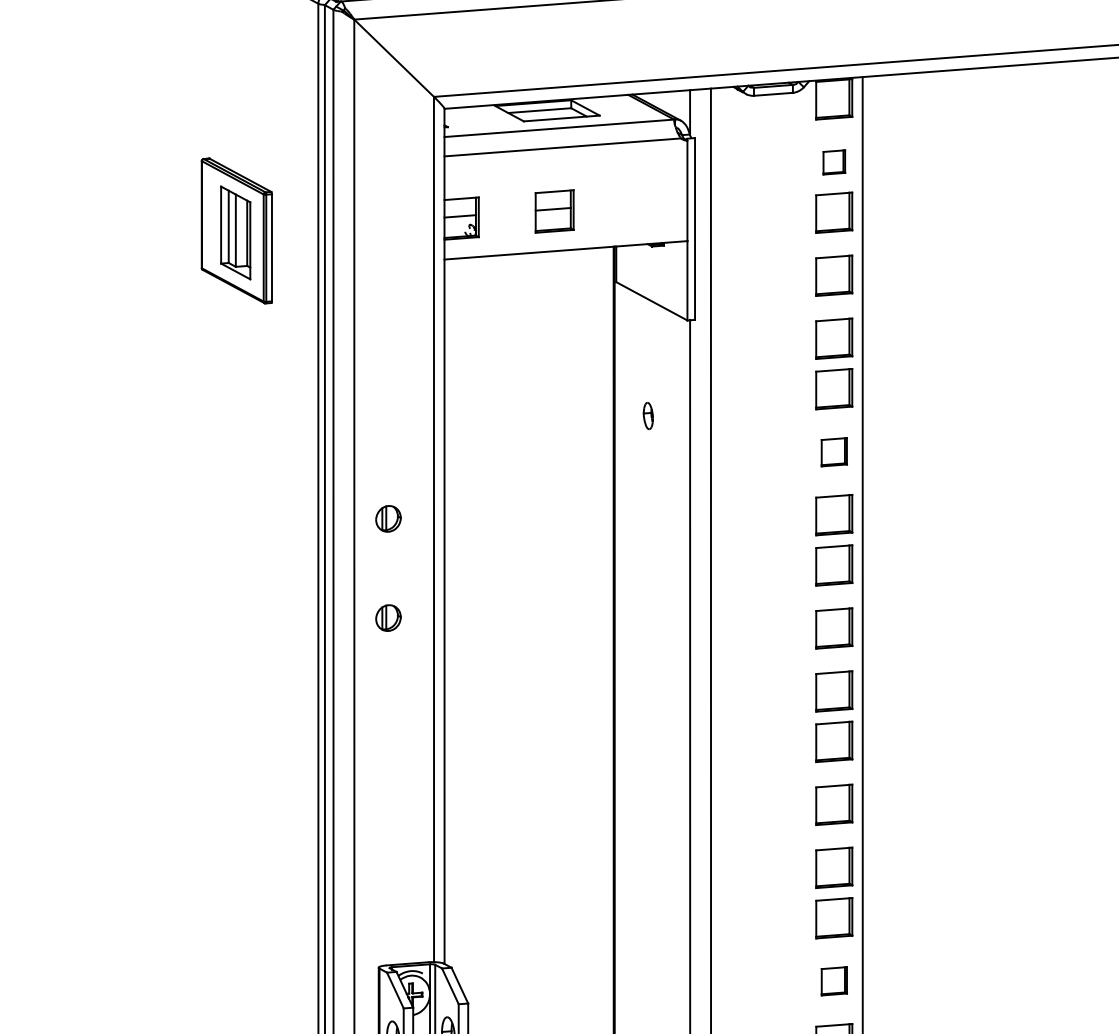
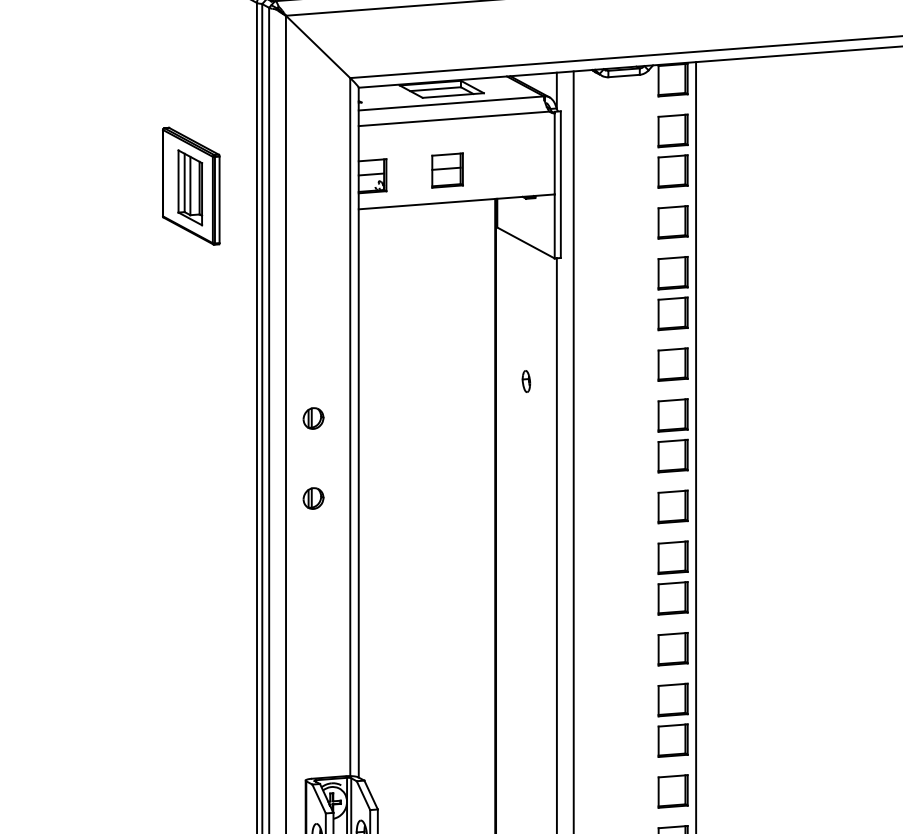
part: (834, 162) -> (673, 131), size x1.67
part: (647, 415) -> (525, 381), moved
part: (834, 452) -> (673, 364), size x1.43
part: (834, 981) -> (673, 791), size x1.43

